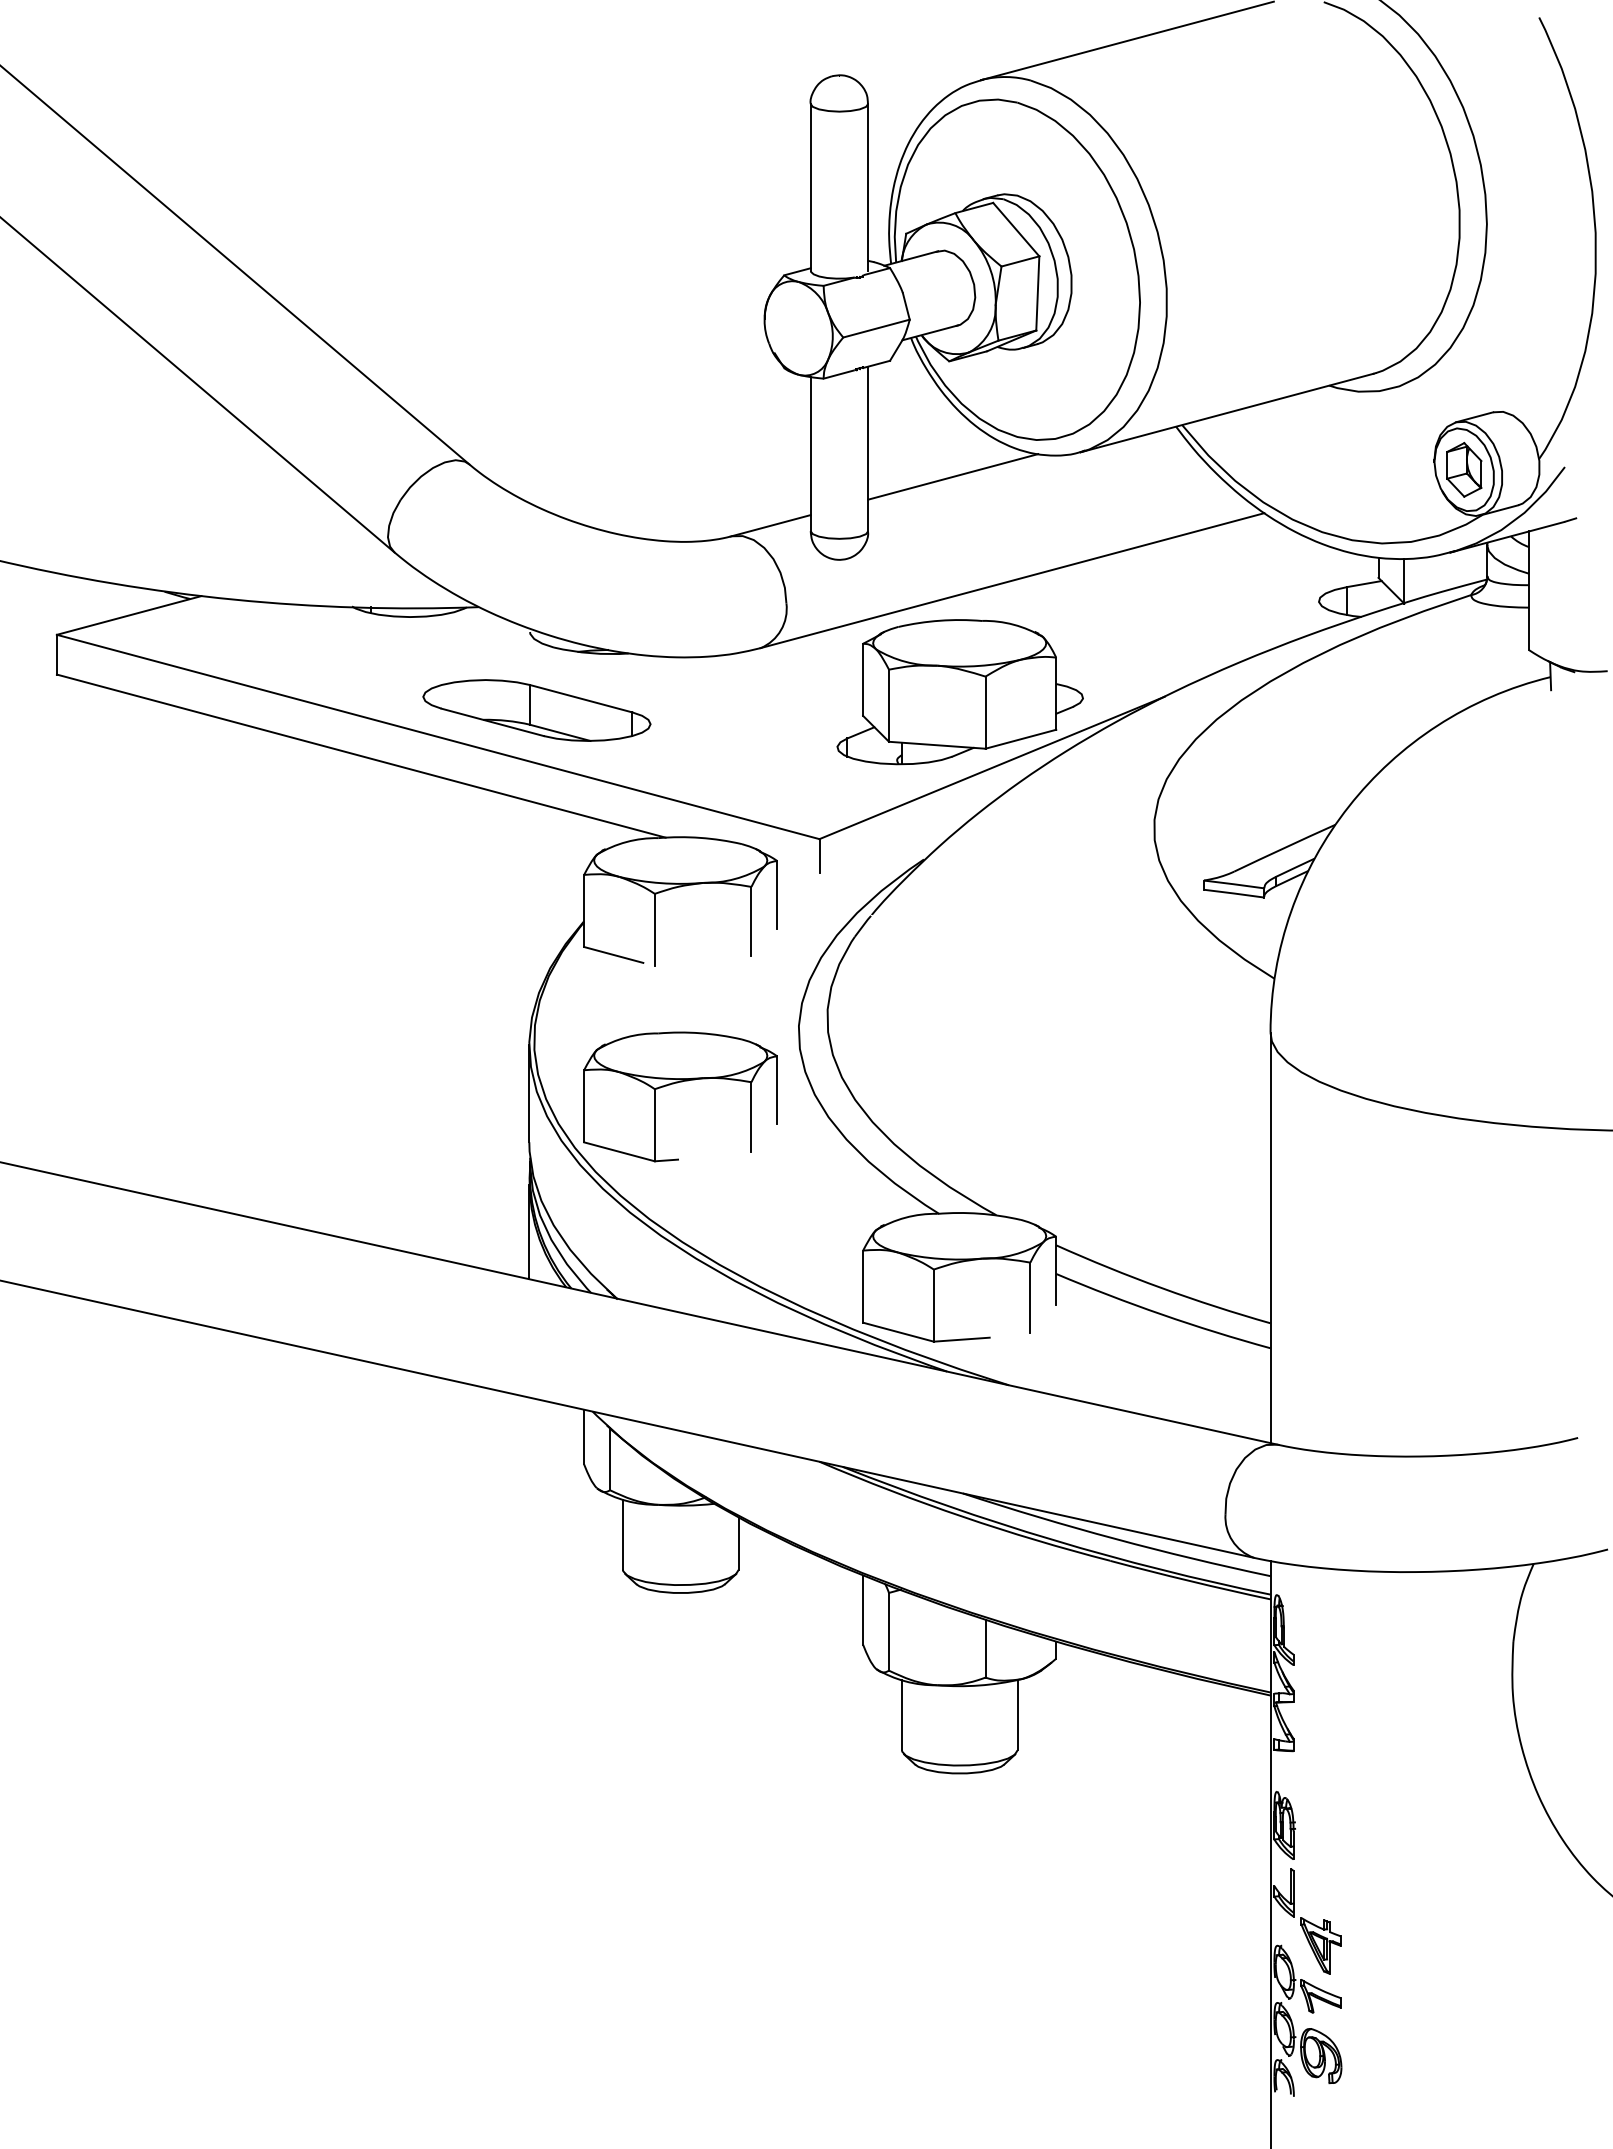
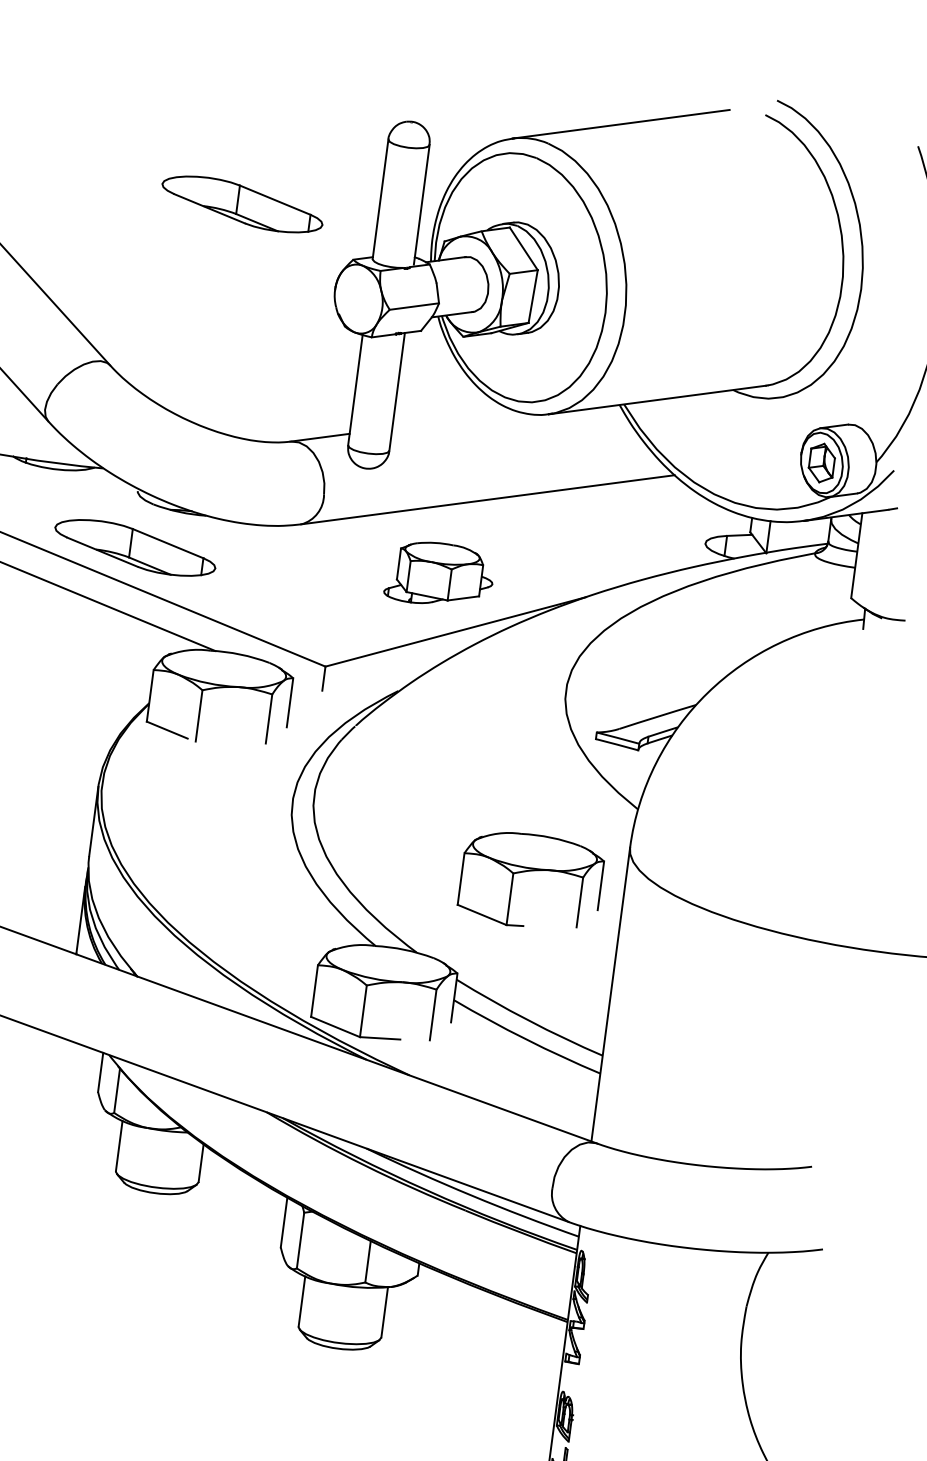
part: (621, 219) -> (242, 204), added
line: (953, 476) -> (455, 419), removed
part: (959, 692) -> (439, 574), size x0.6
part: (677, 1083) -> (530, 871), moved

